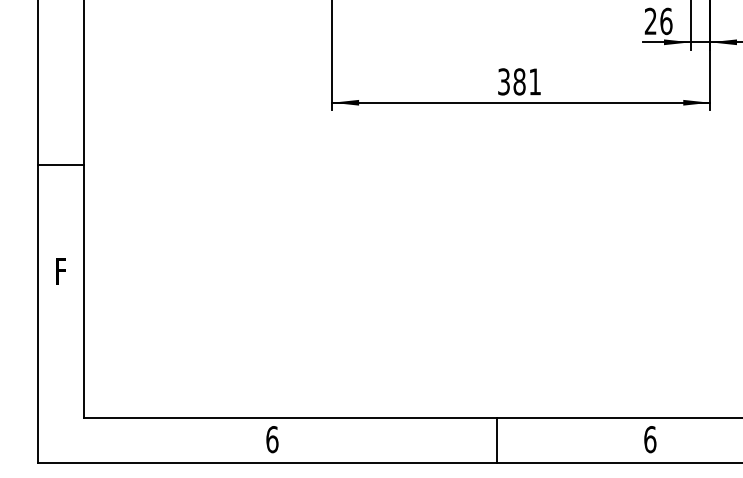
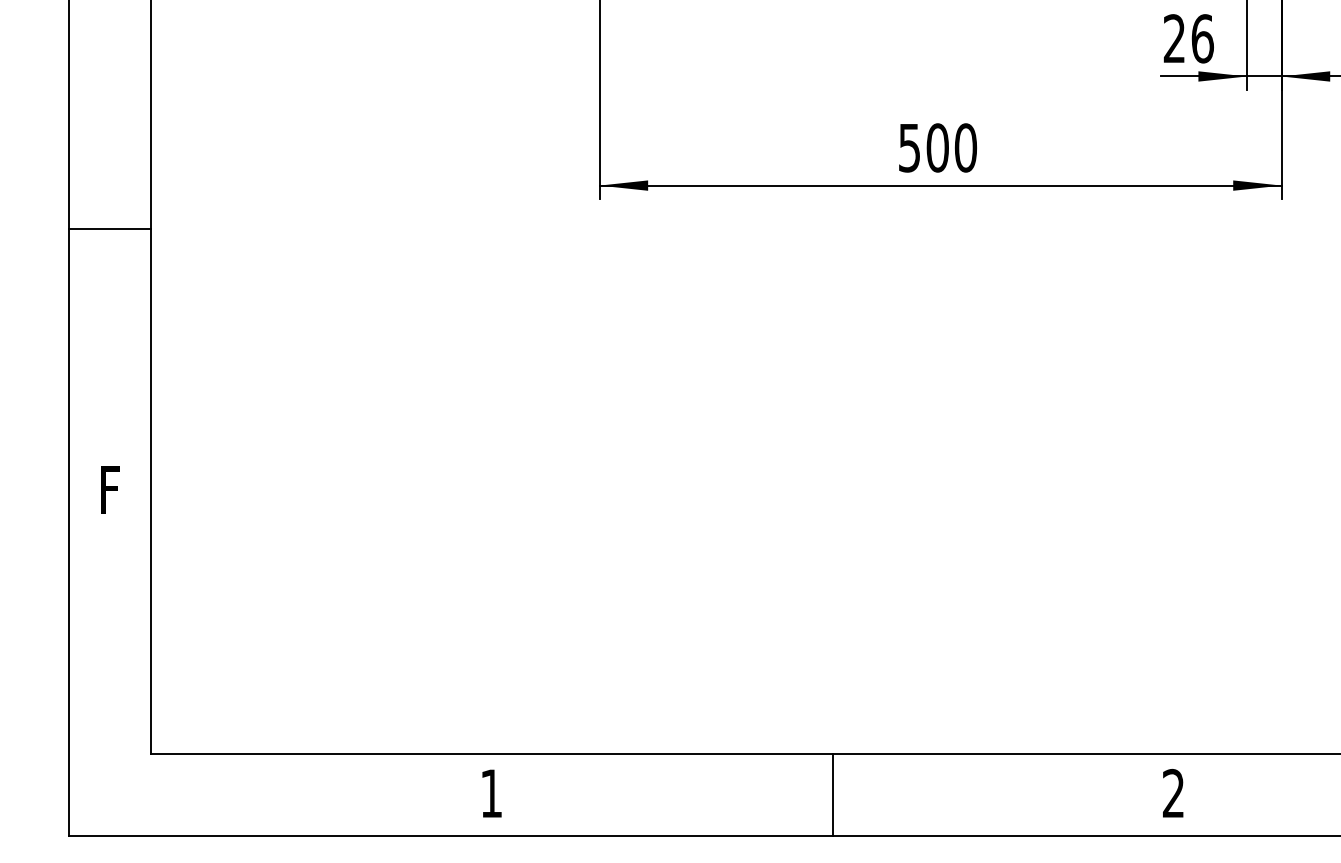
text: (519, 81) -> (937, 147), 381 -> 500
line: (60, 164) -> (109, 228), moved
text: (272, 439) -> (491, 793), 6 -> 1
line: (496, 439) -> (832, 793), moved
text: (650, 439) -> (1174, 793), 6 -> 2

